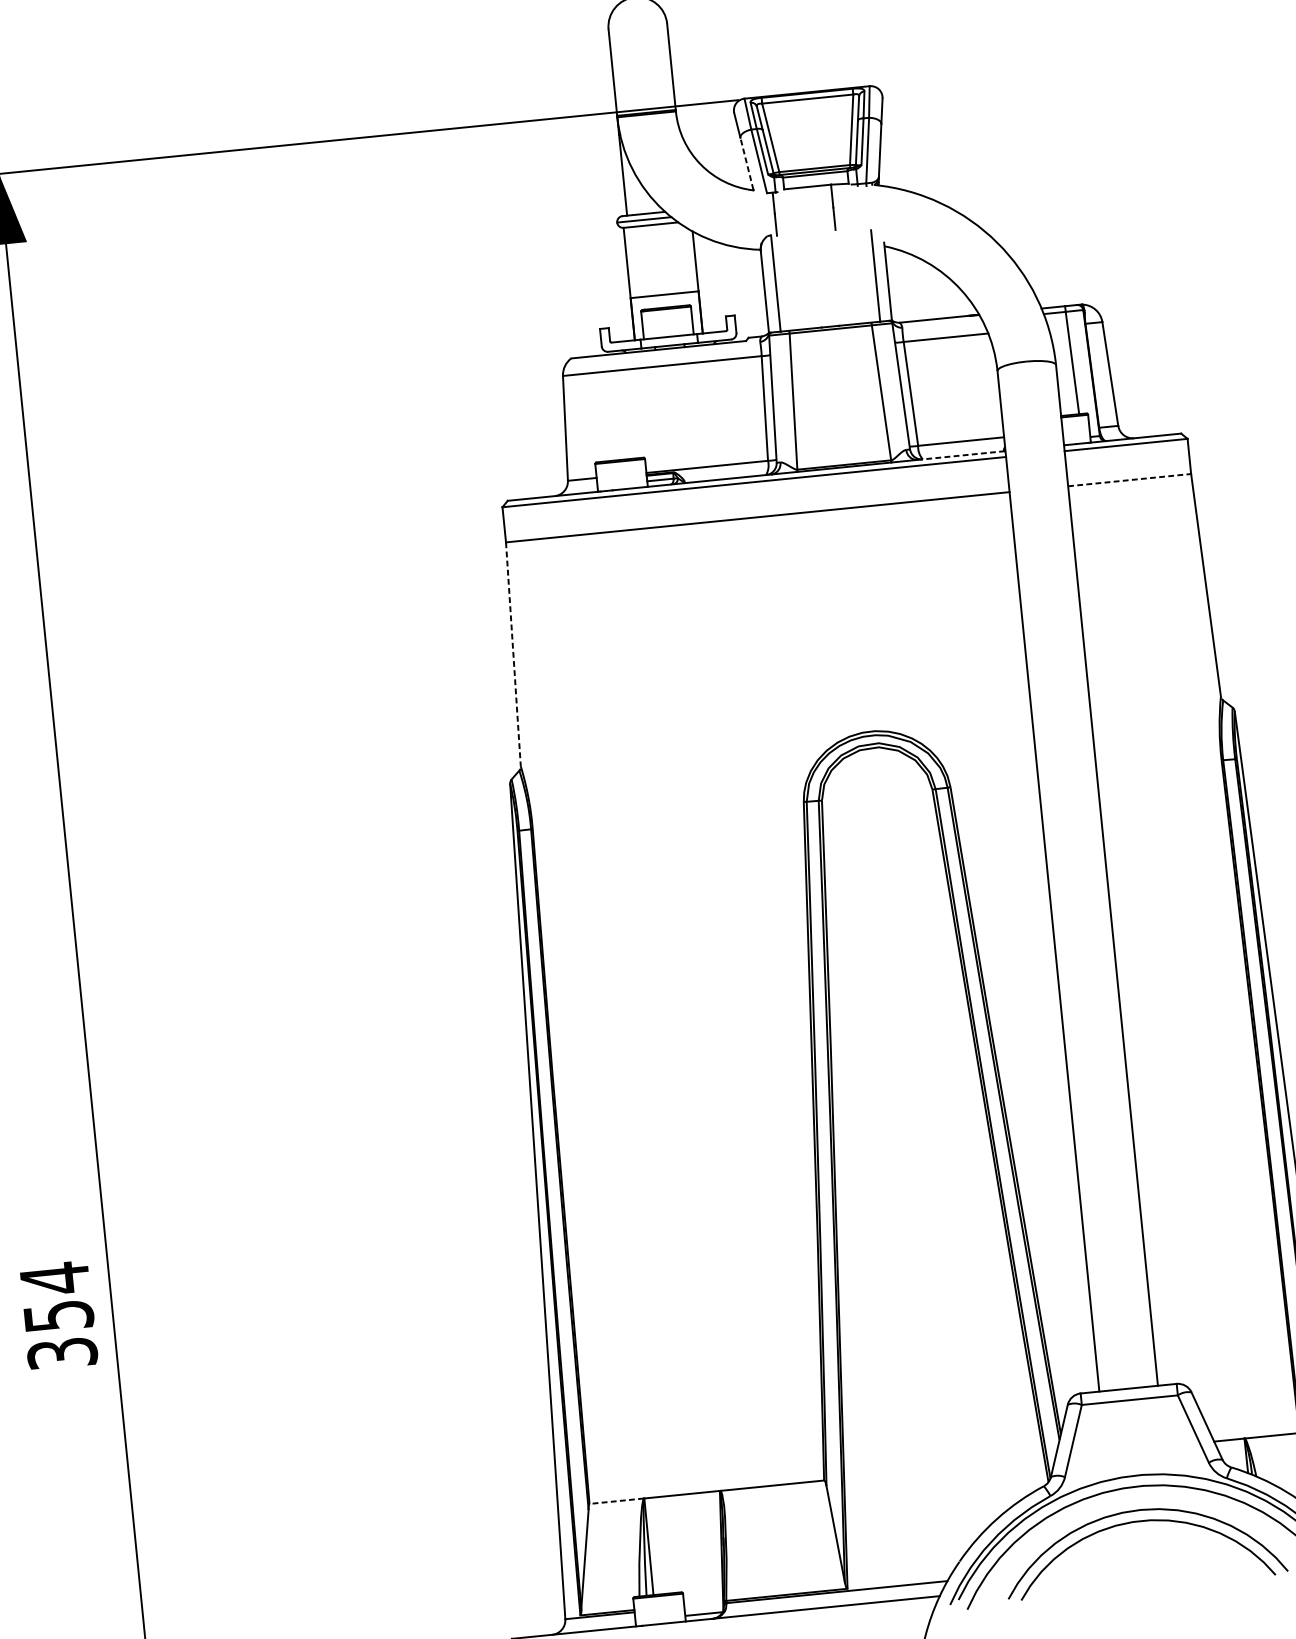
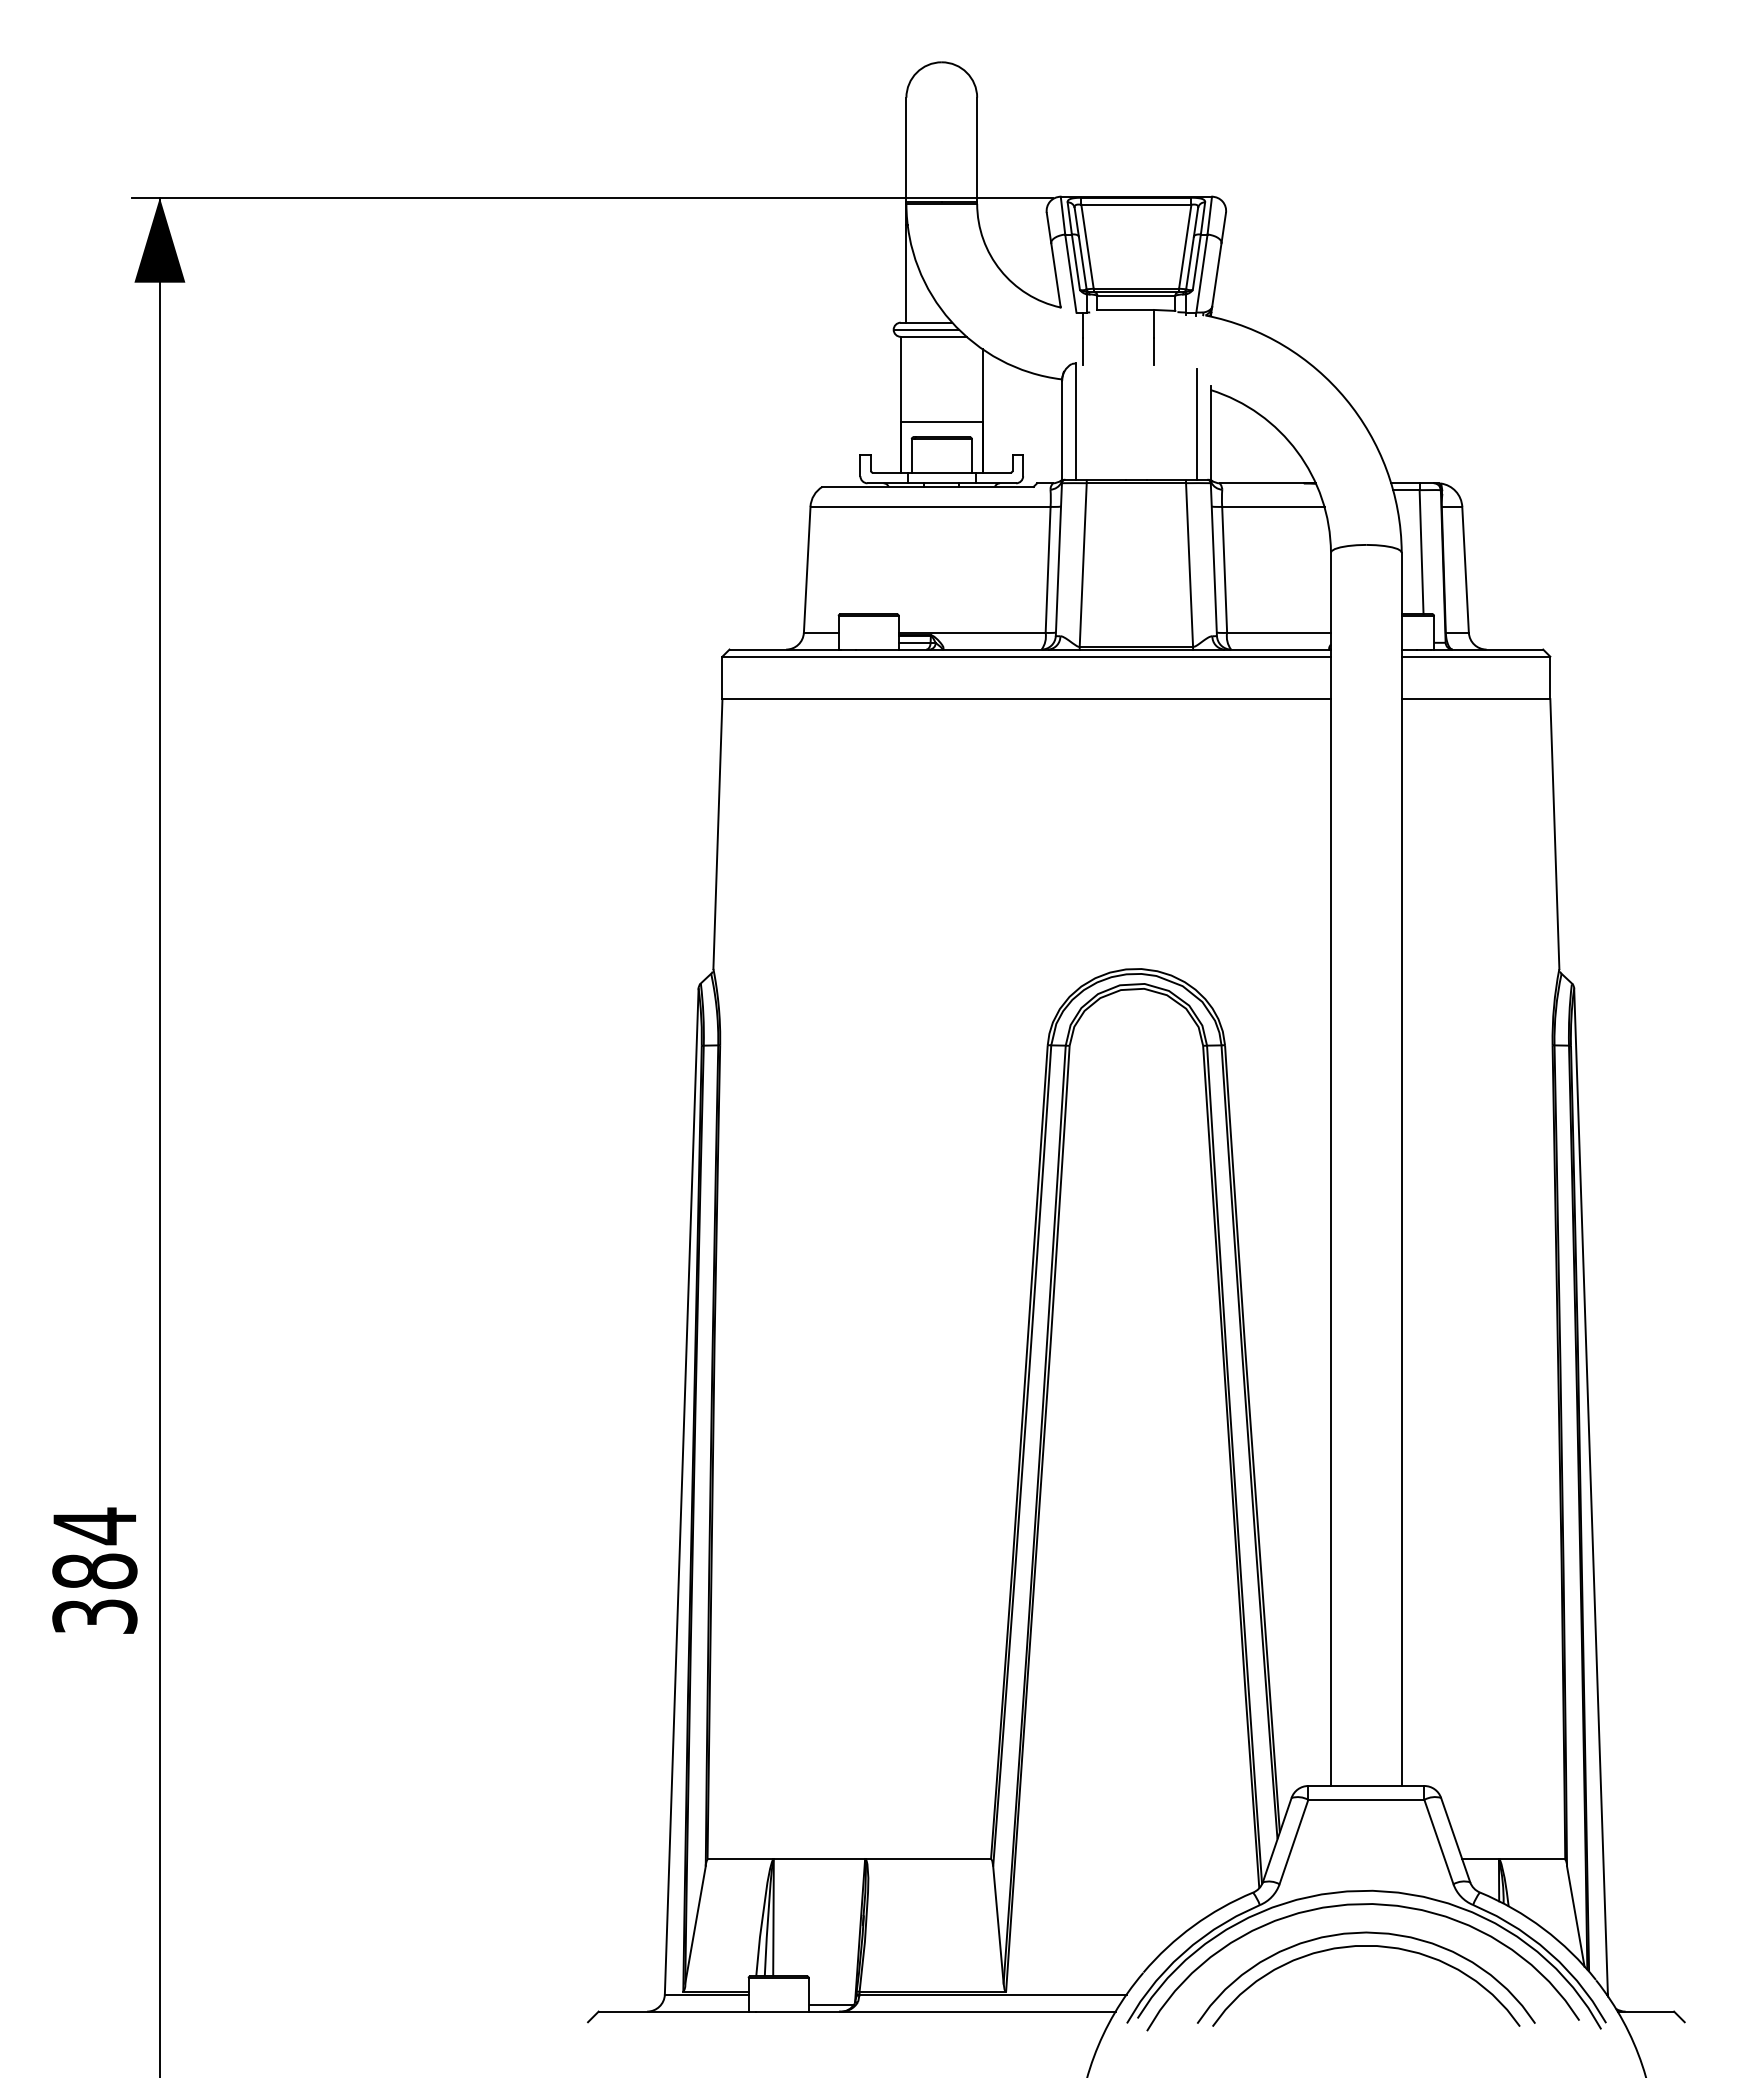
line: (746, 163) -> (1055, 274), dashed -> solid
line: (962, 455) -> (1278, 649), dashed -> solid
line: (1130, 480) -> (1476, 699), dashed -> solid
line: (513, 654) -> (717, 834), dashed -> solid
text: (58, 1316) -> (94, 1571), 354 -> 384
line: (616, 1501) -> (740, 1859), dashed -> solid

